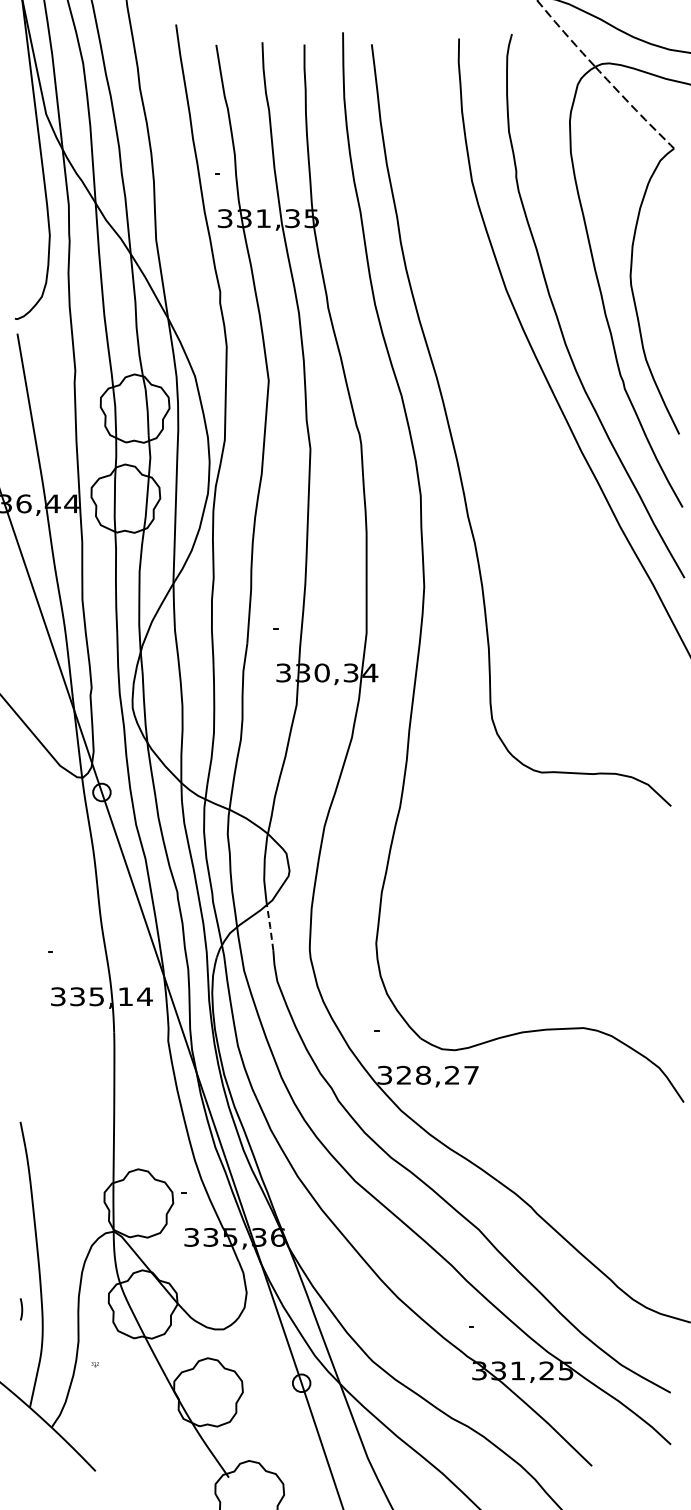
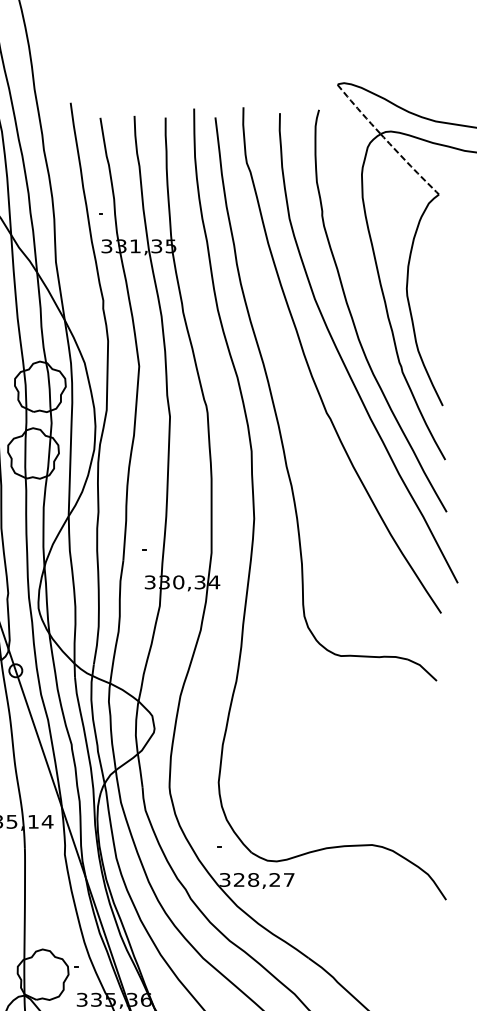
curve: (500, 385) -> (310, 369), added
line: (270, 927) -> (140, 770), dashed -> solid

